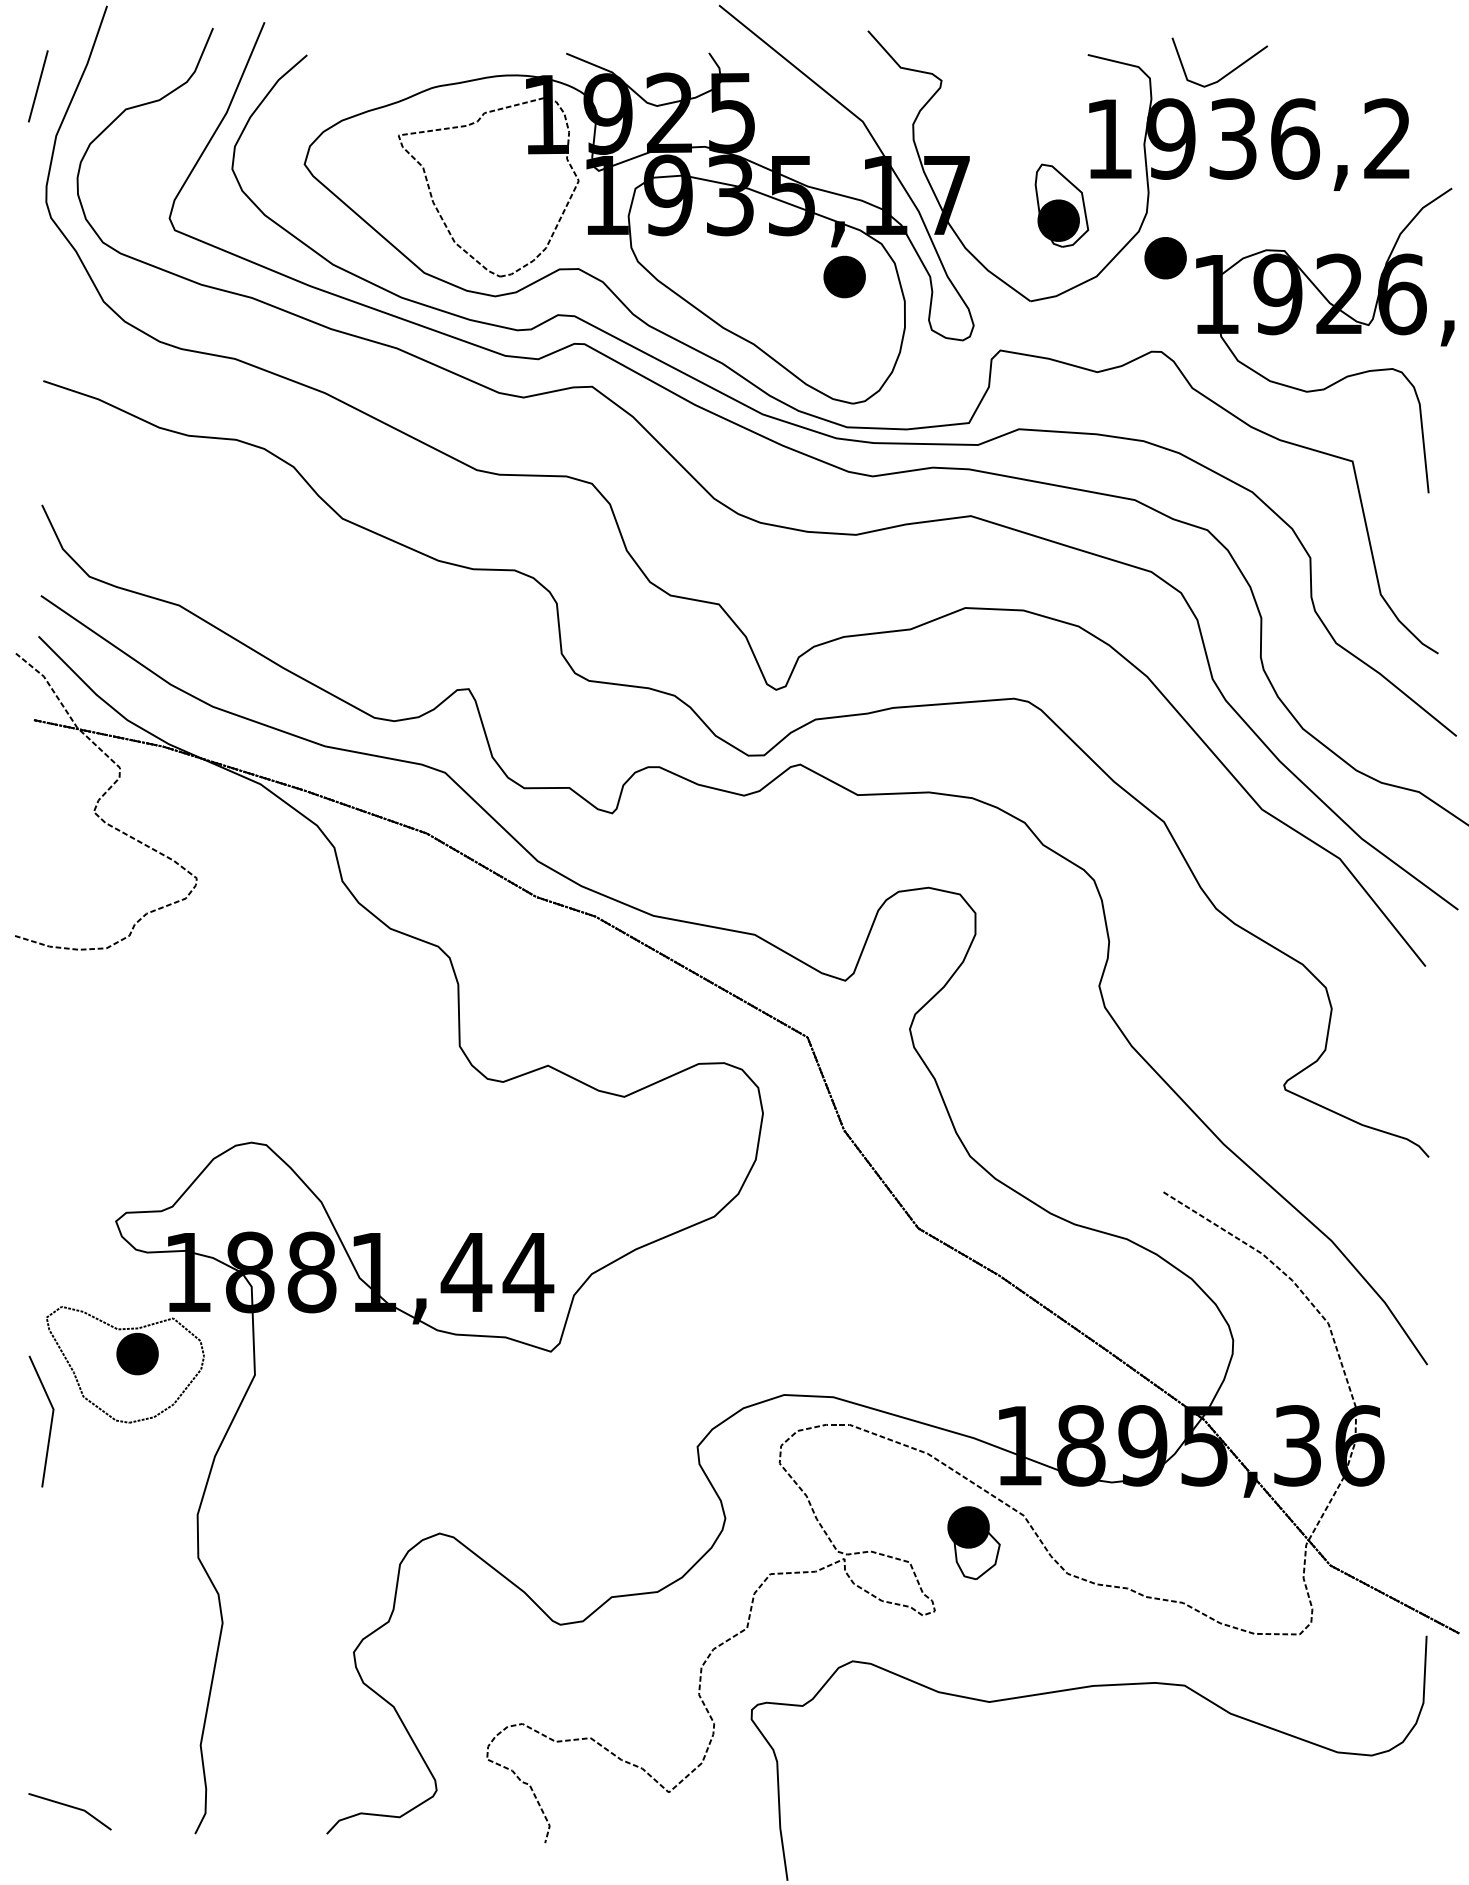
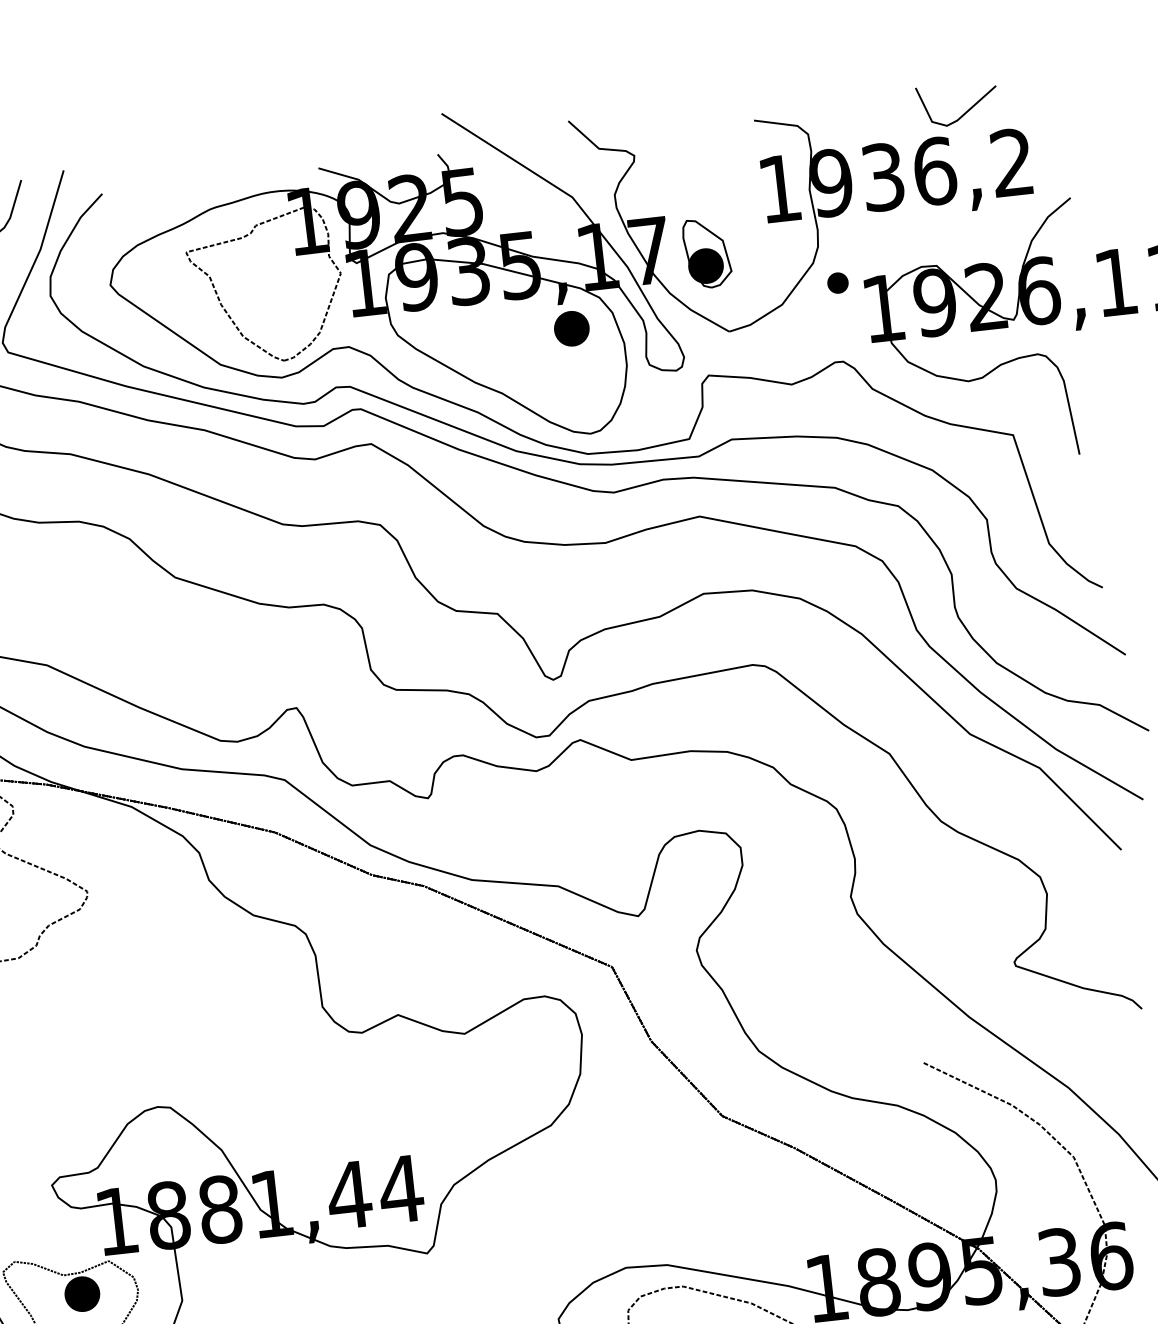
line: (1225, 74) -> (963, 113), moved
part: (1061, 205) -> (706, 253), moved
part: (1165, 258) -> (837, 283), size x0.6

